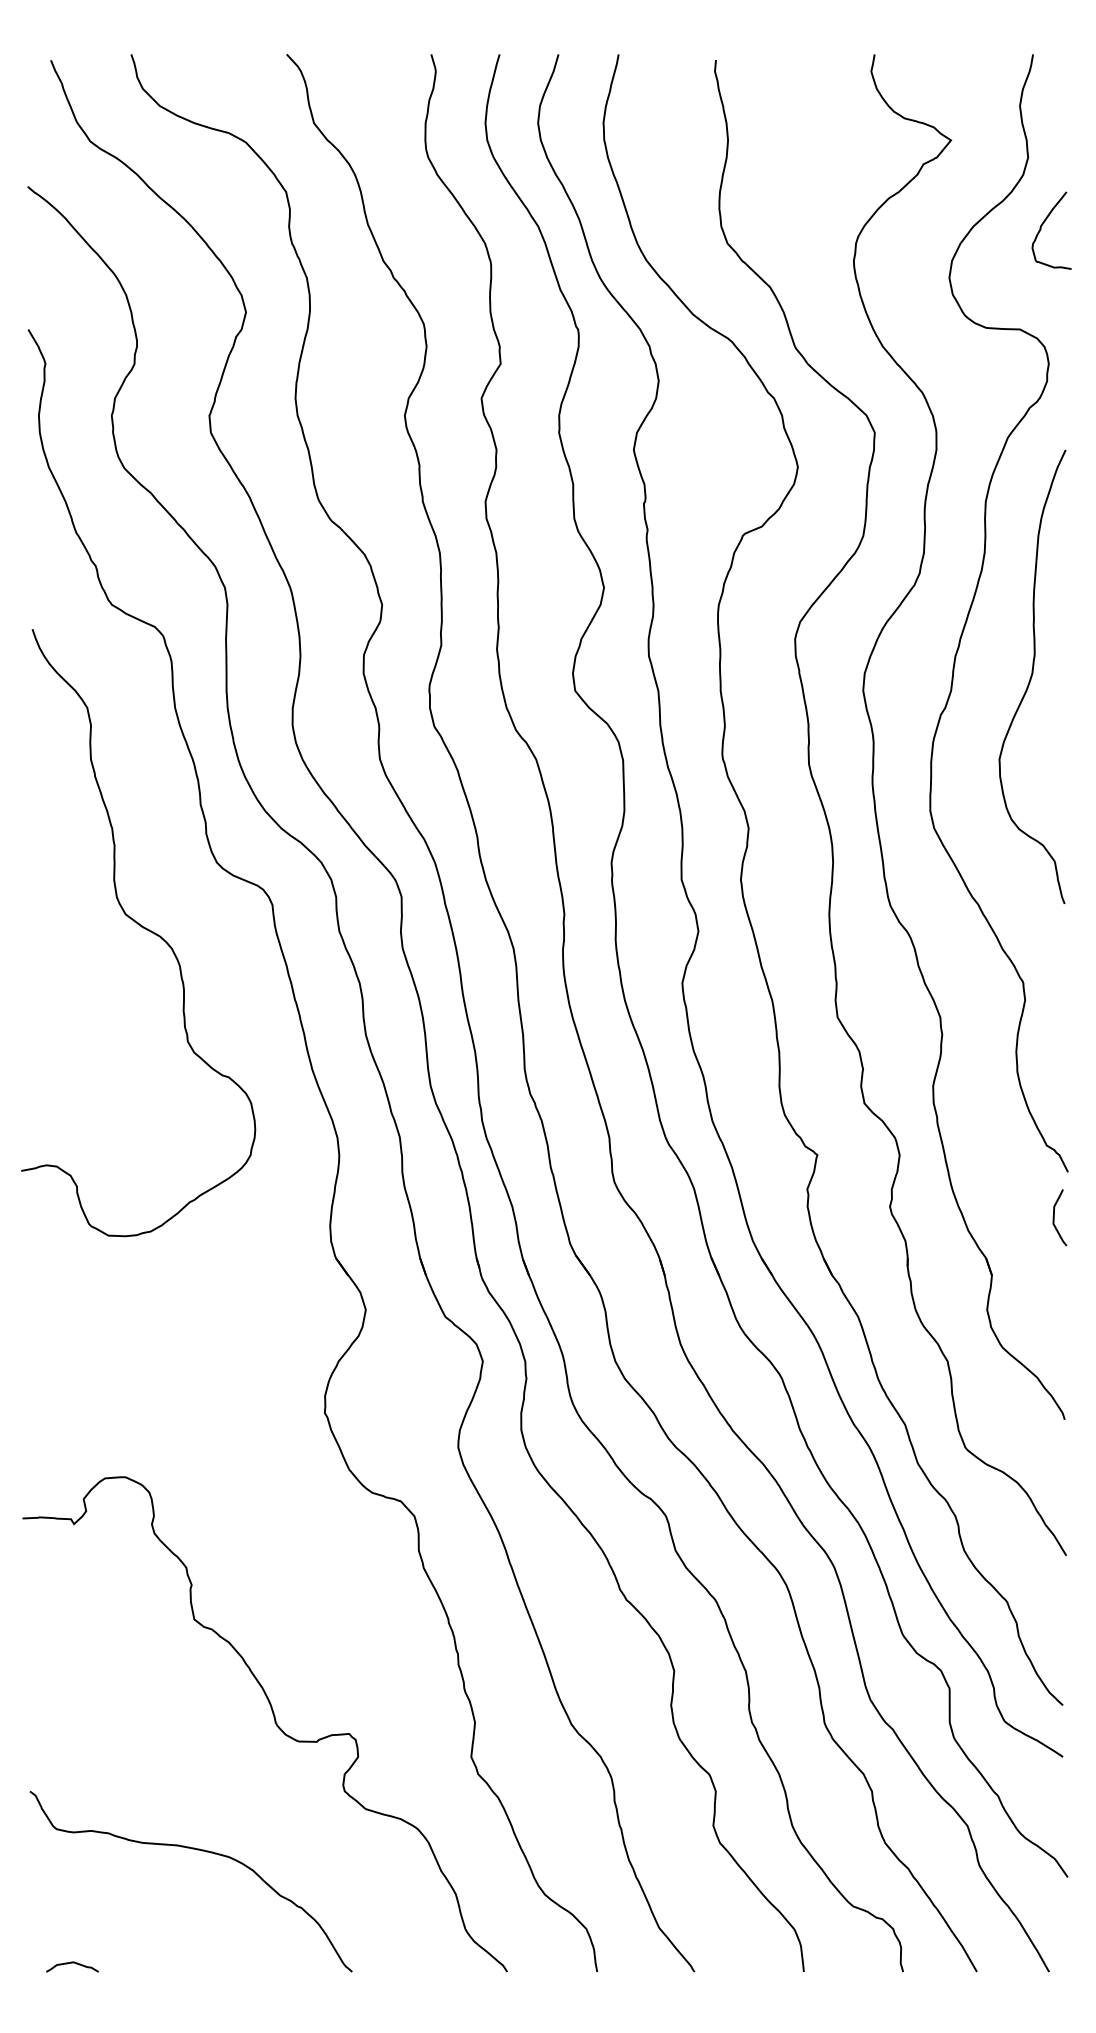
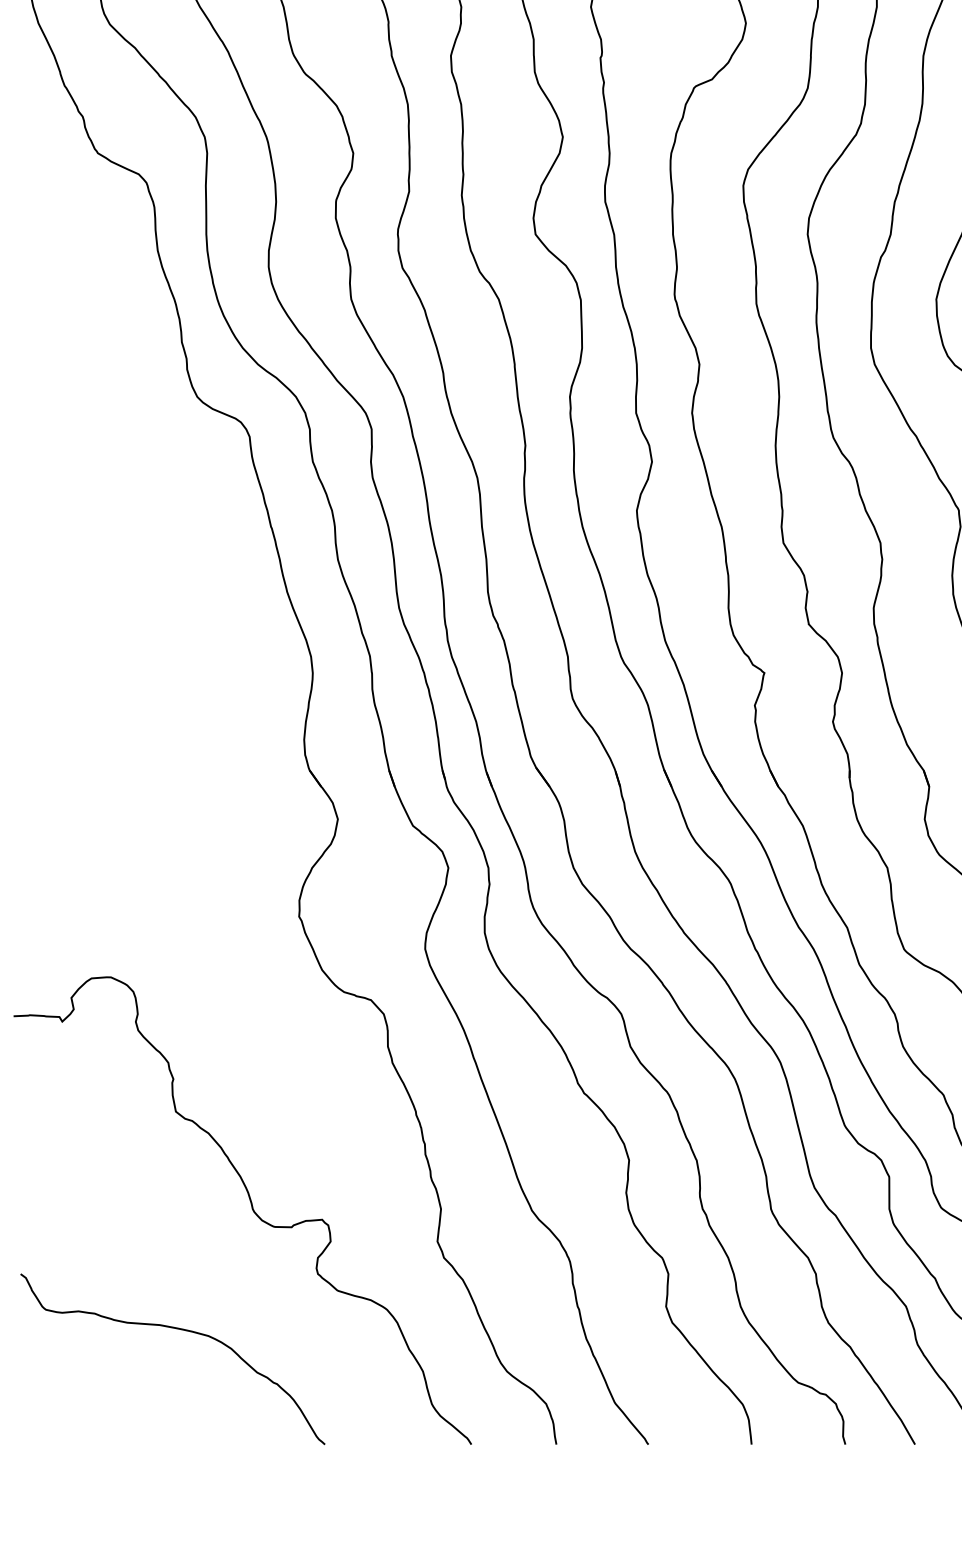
curve: (141, 927) -> (125, 458), removed
curve: (72, 1963) -> (60, 1436), removed

